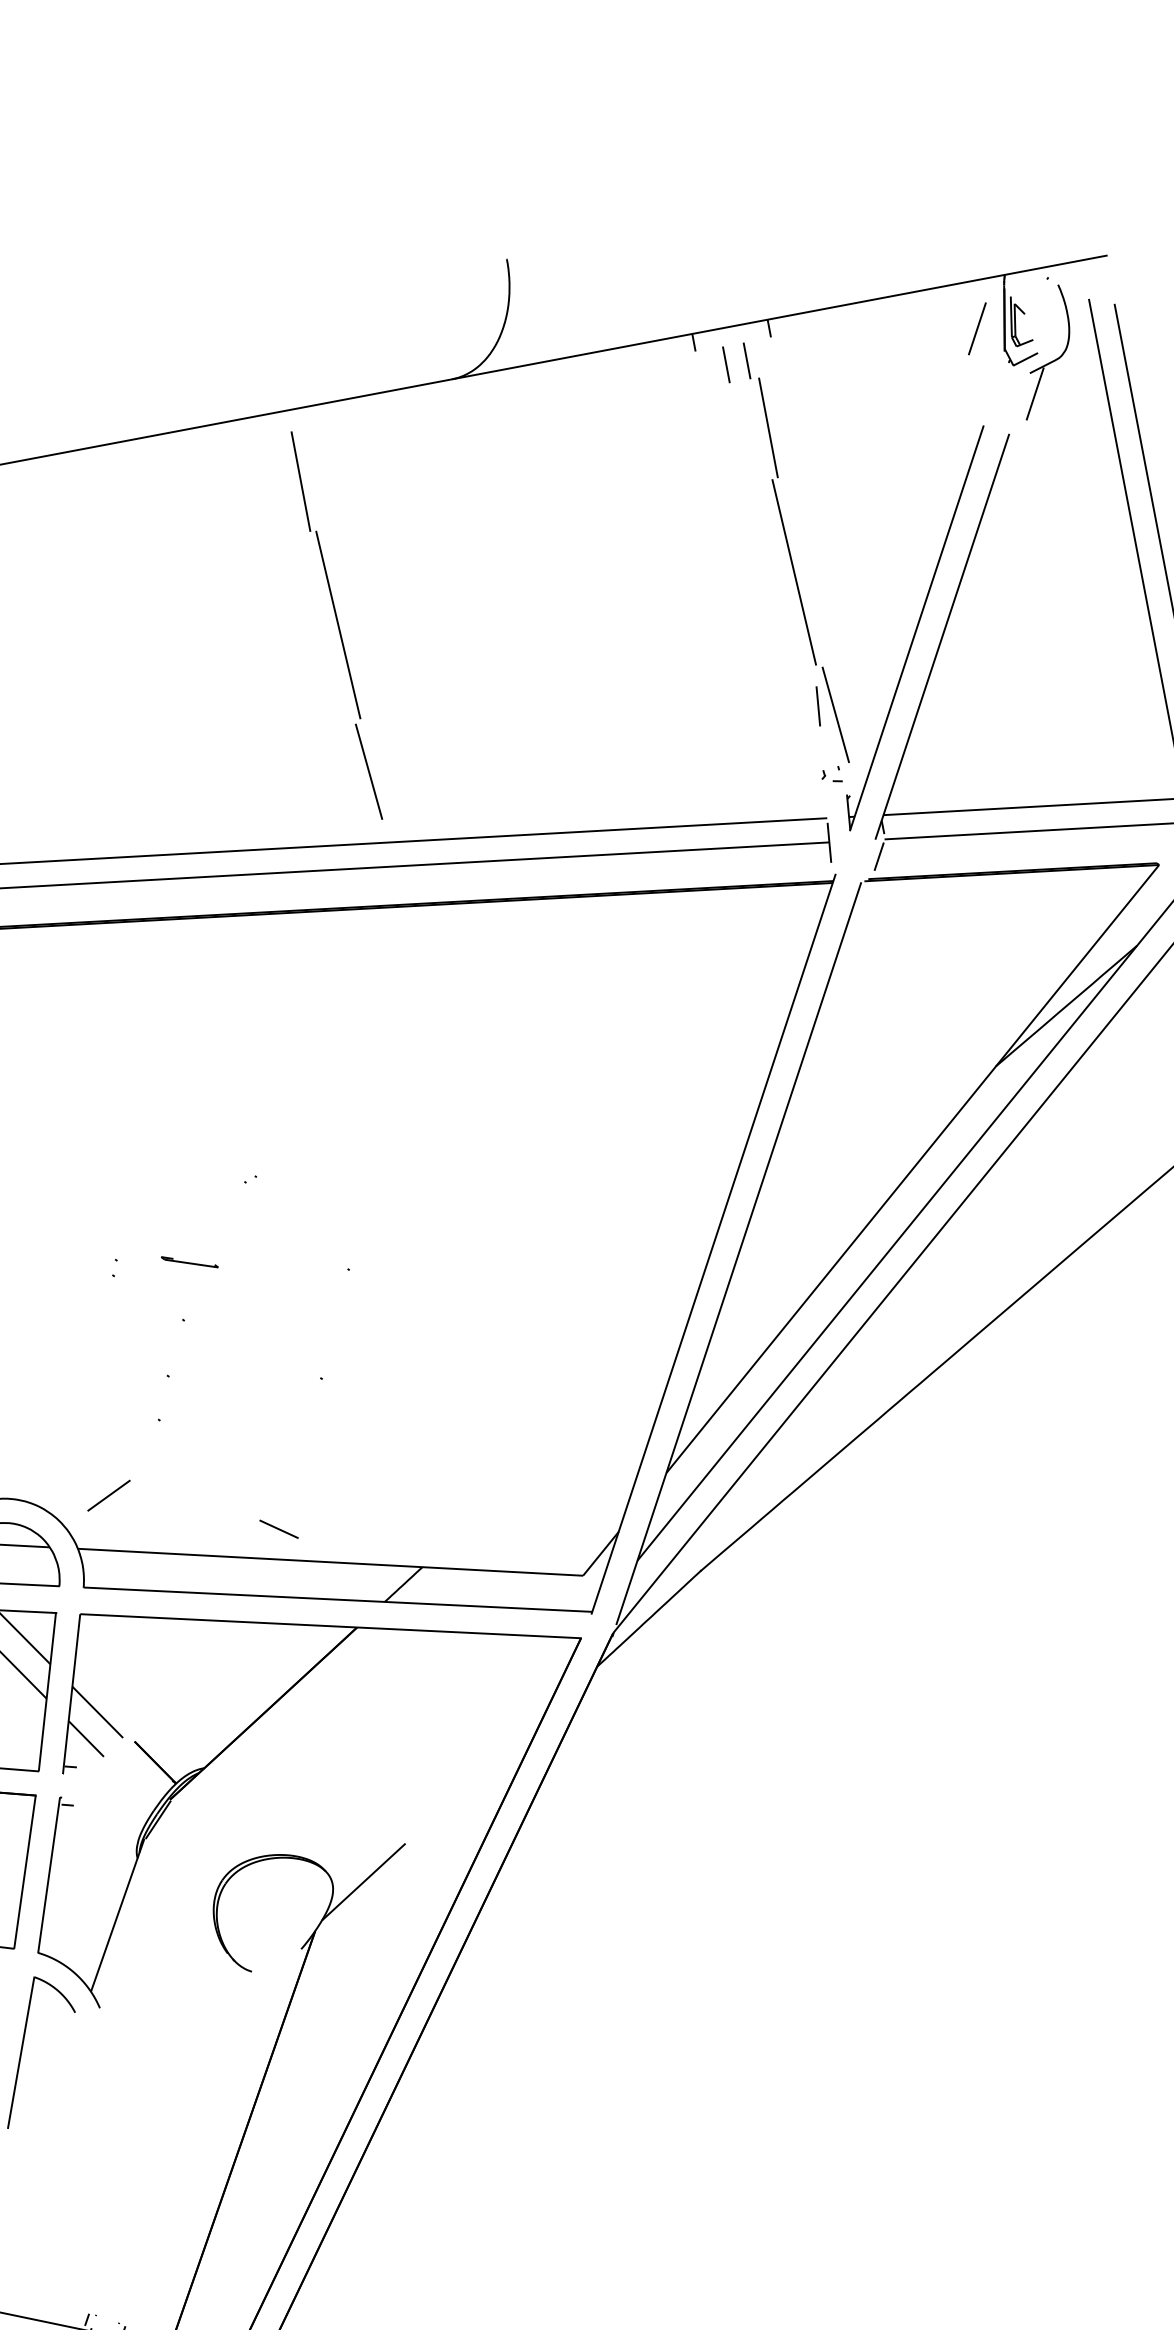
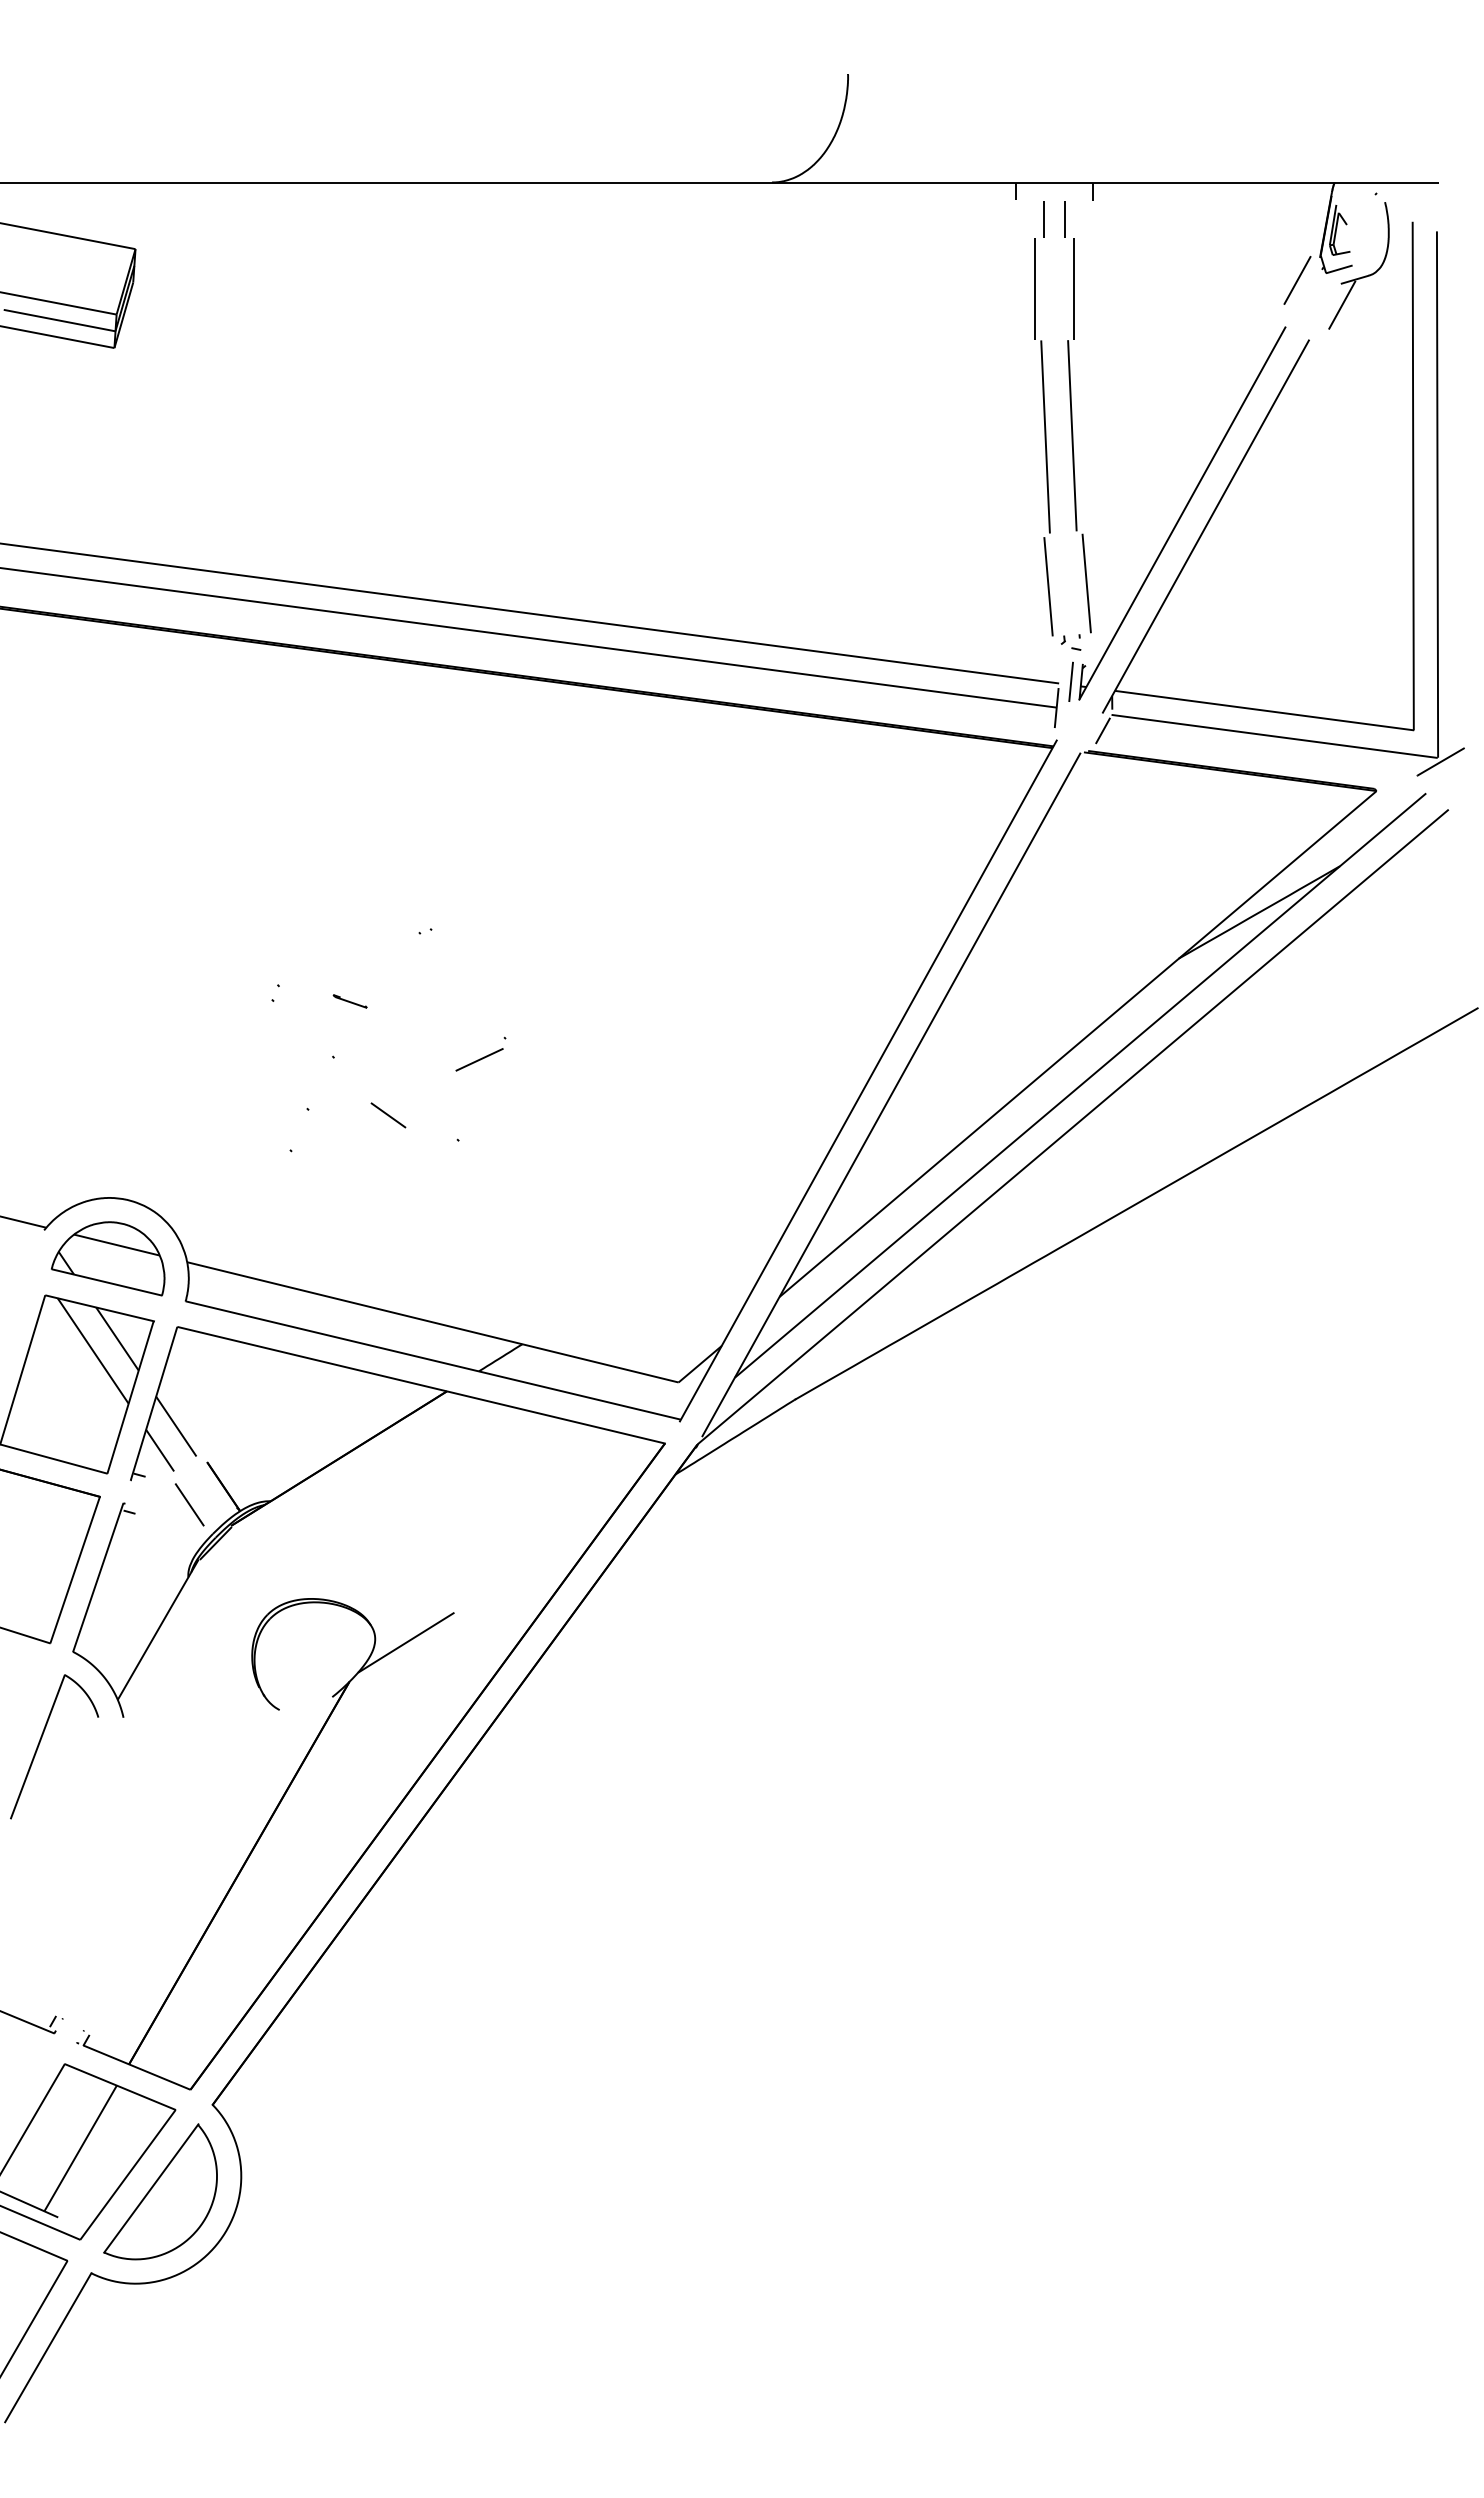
line: (977, 328) -> (1297, 280), moved
part: (336, 626) -> (1043, 437), moved
line: (817, 706) -> (1070, 681), moved
part: (189, 1262) -> (349, 1001), size x0.62
line: (108, 1495) -> (479, 1059), moved
line: (279, 1529) -> (388, 1115), moved
line: (125, 1786) -> (189, 1504), added

